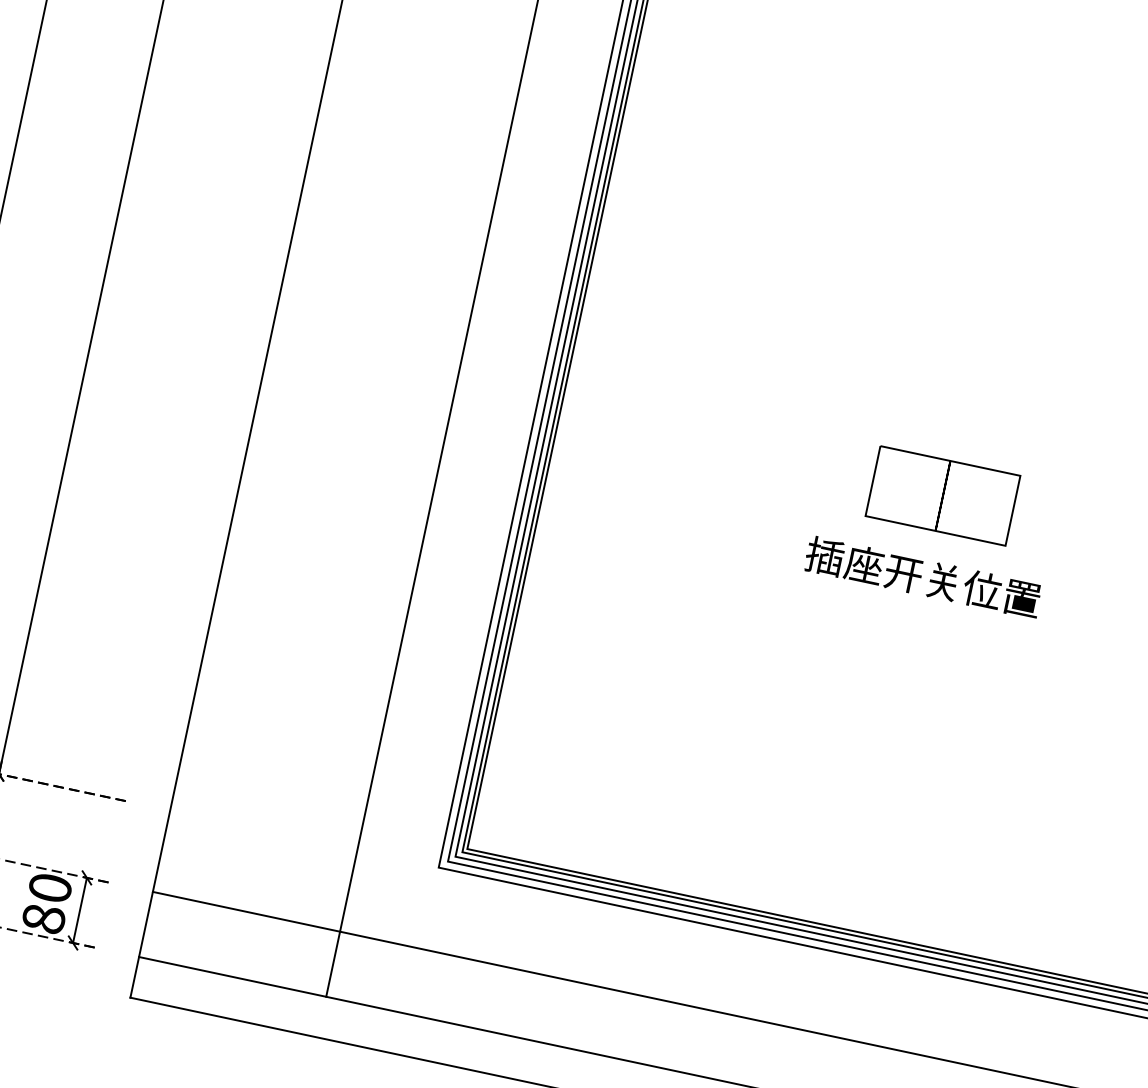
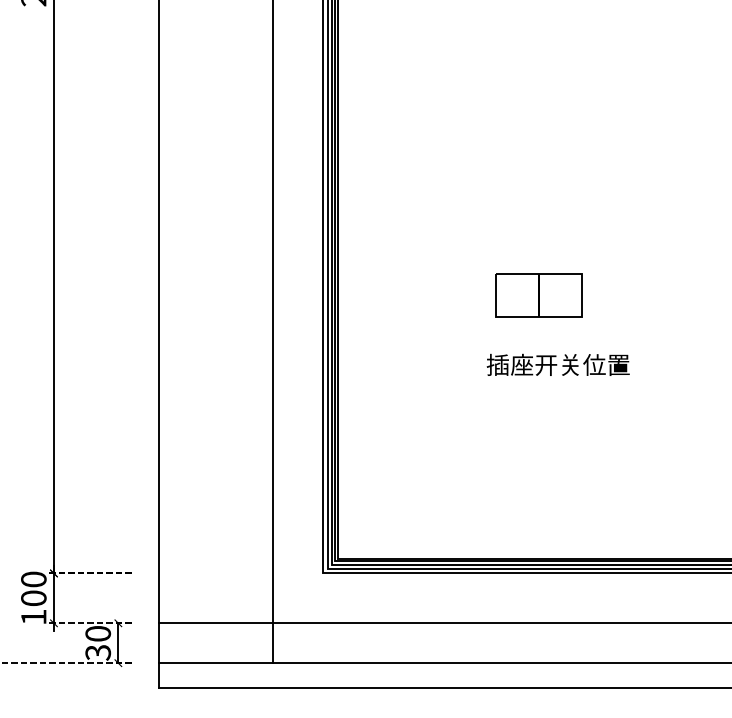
part: (942, 495) -> (538, 295), moved
text: (922, 576) -> (557, 364), moved
text: (42, 918) -> (97, 652), 80 -> 30

